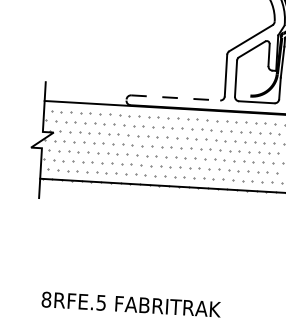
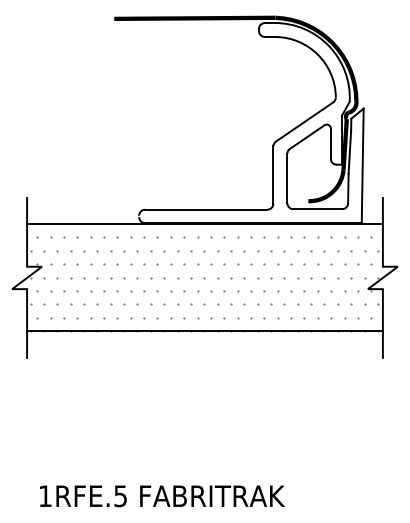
line: (175, 97) -> (206, 209), dashed -> solid
text: (45, 299) -> (44, 496), 8RFE.5 -> 1RFE.5

